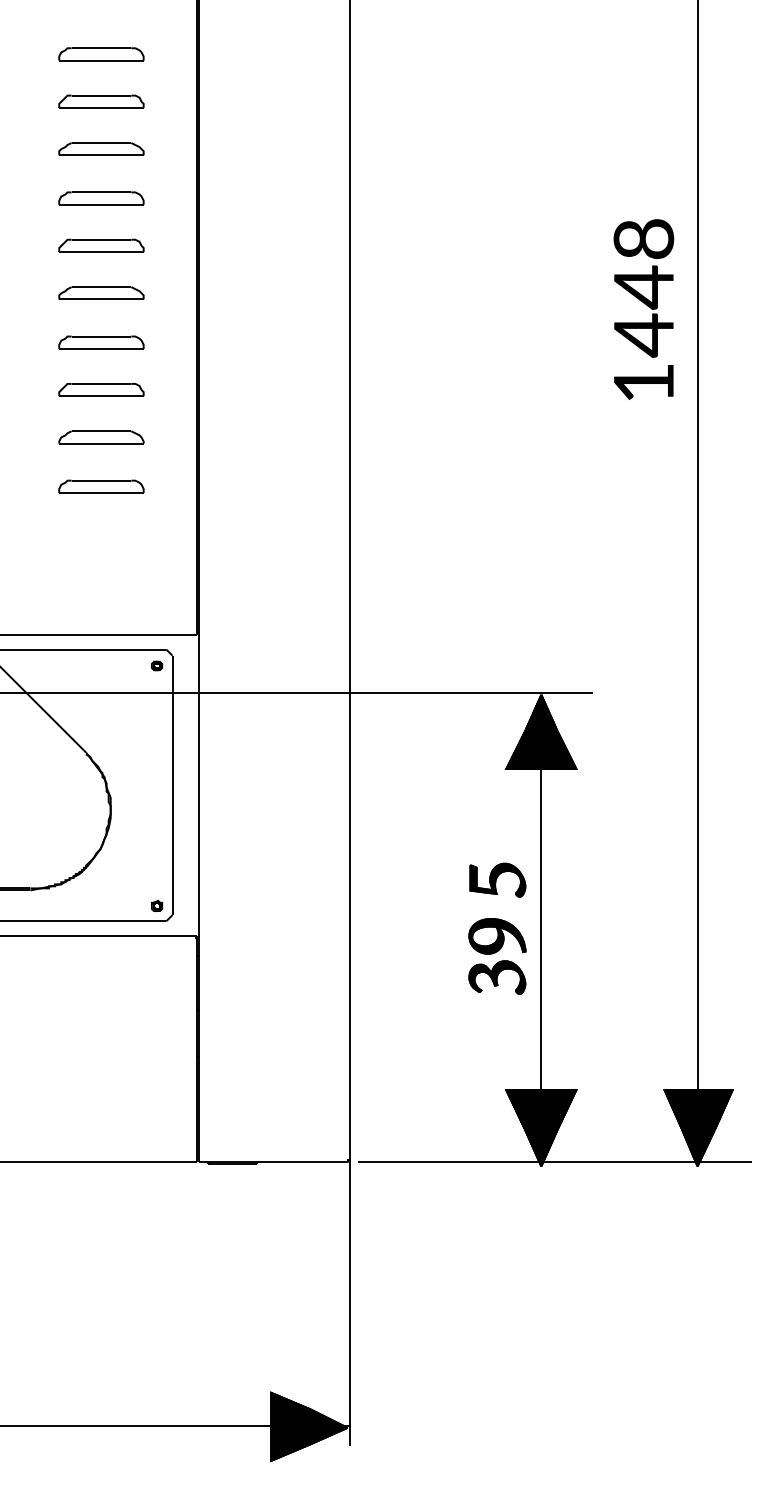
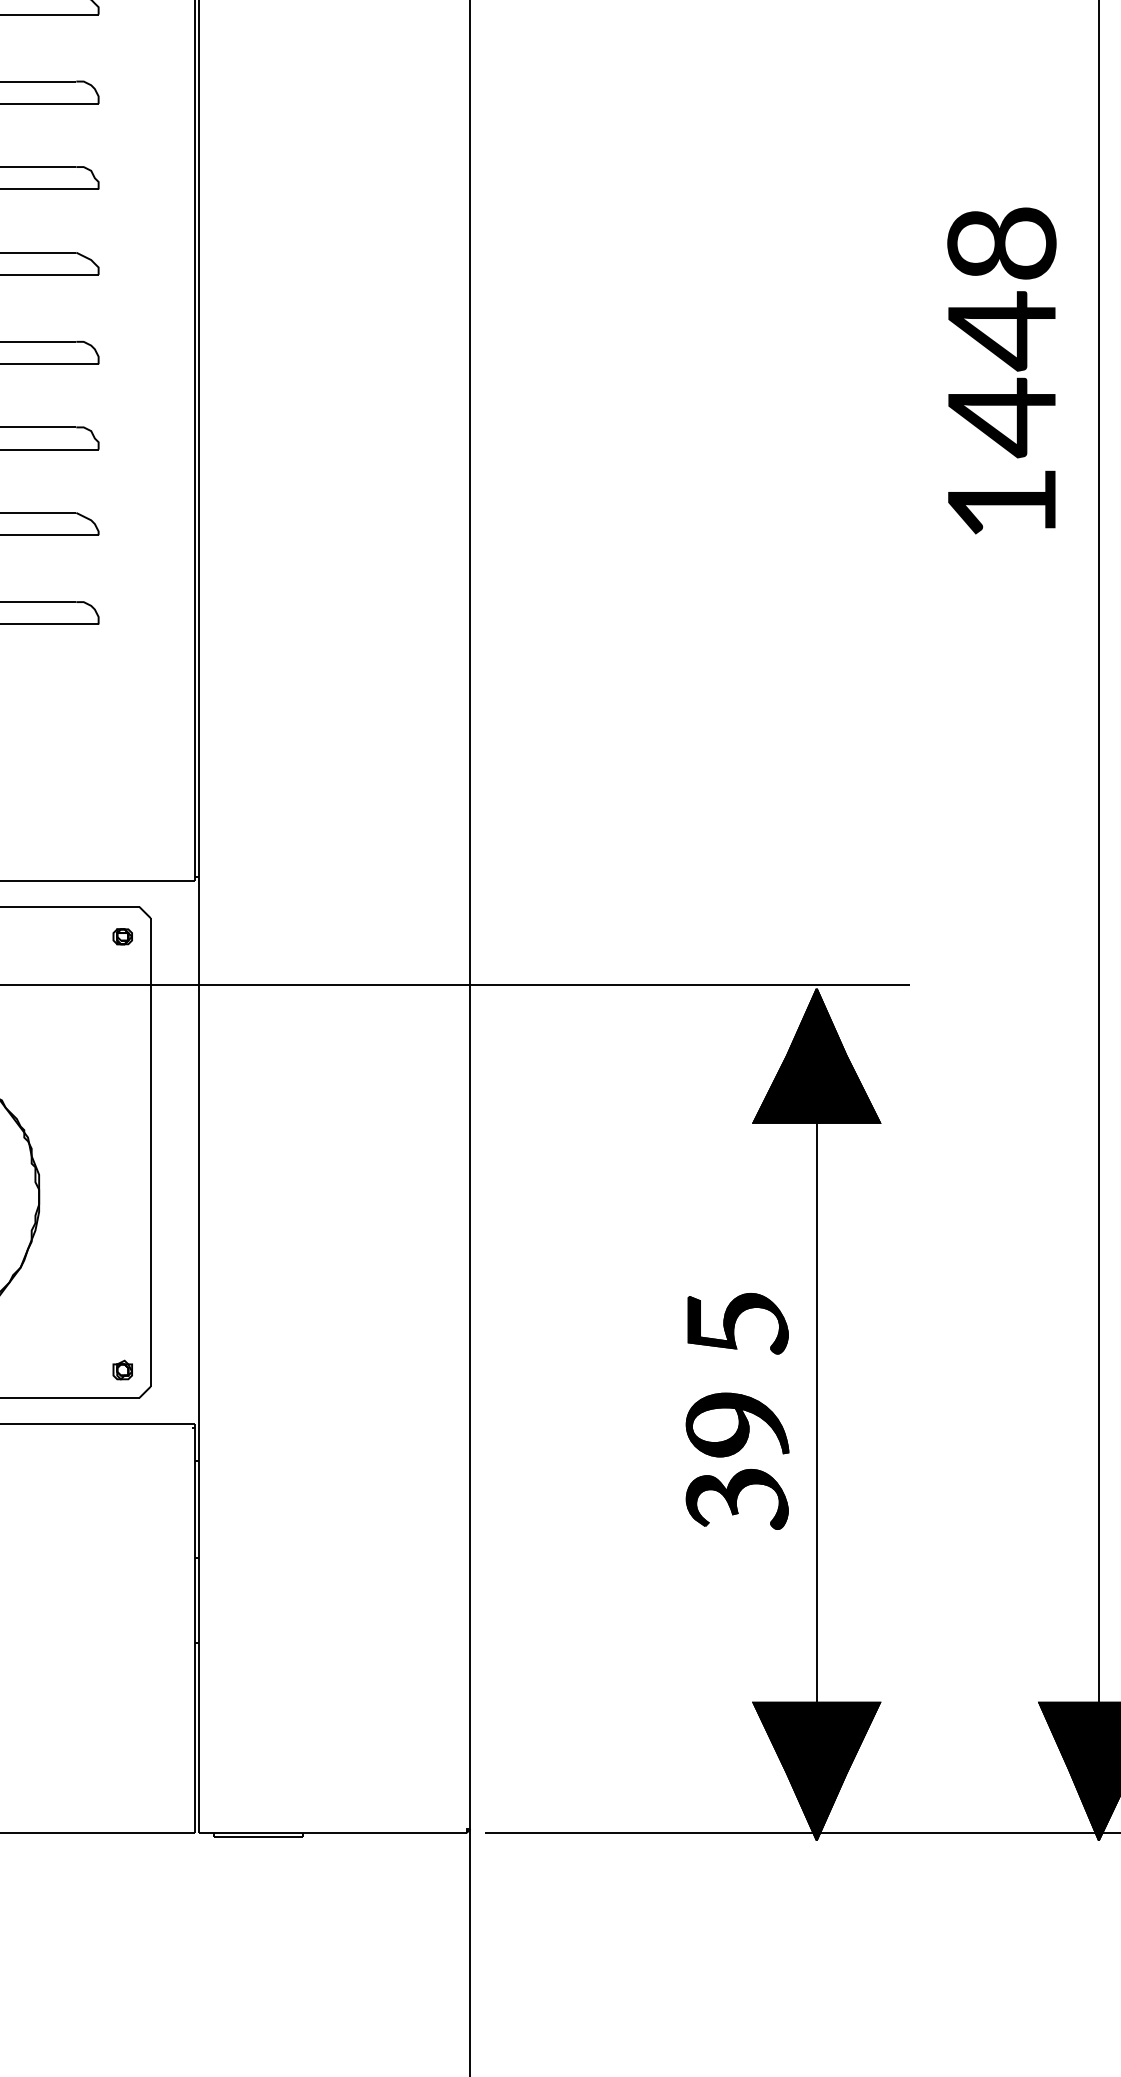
text: (643, 309) -> (1001, 370), moved

